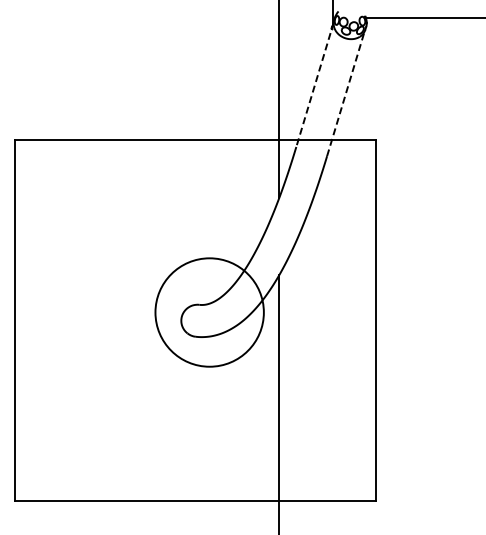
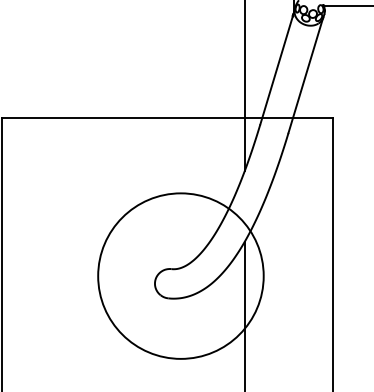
line: (315, 84) -> (277, 67), dashed -> solid
line: (345, 94) -> (305, 76), dashed -> solid
circle: (209, 312) -> (180, 276), size x1.67

